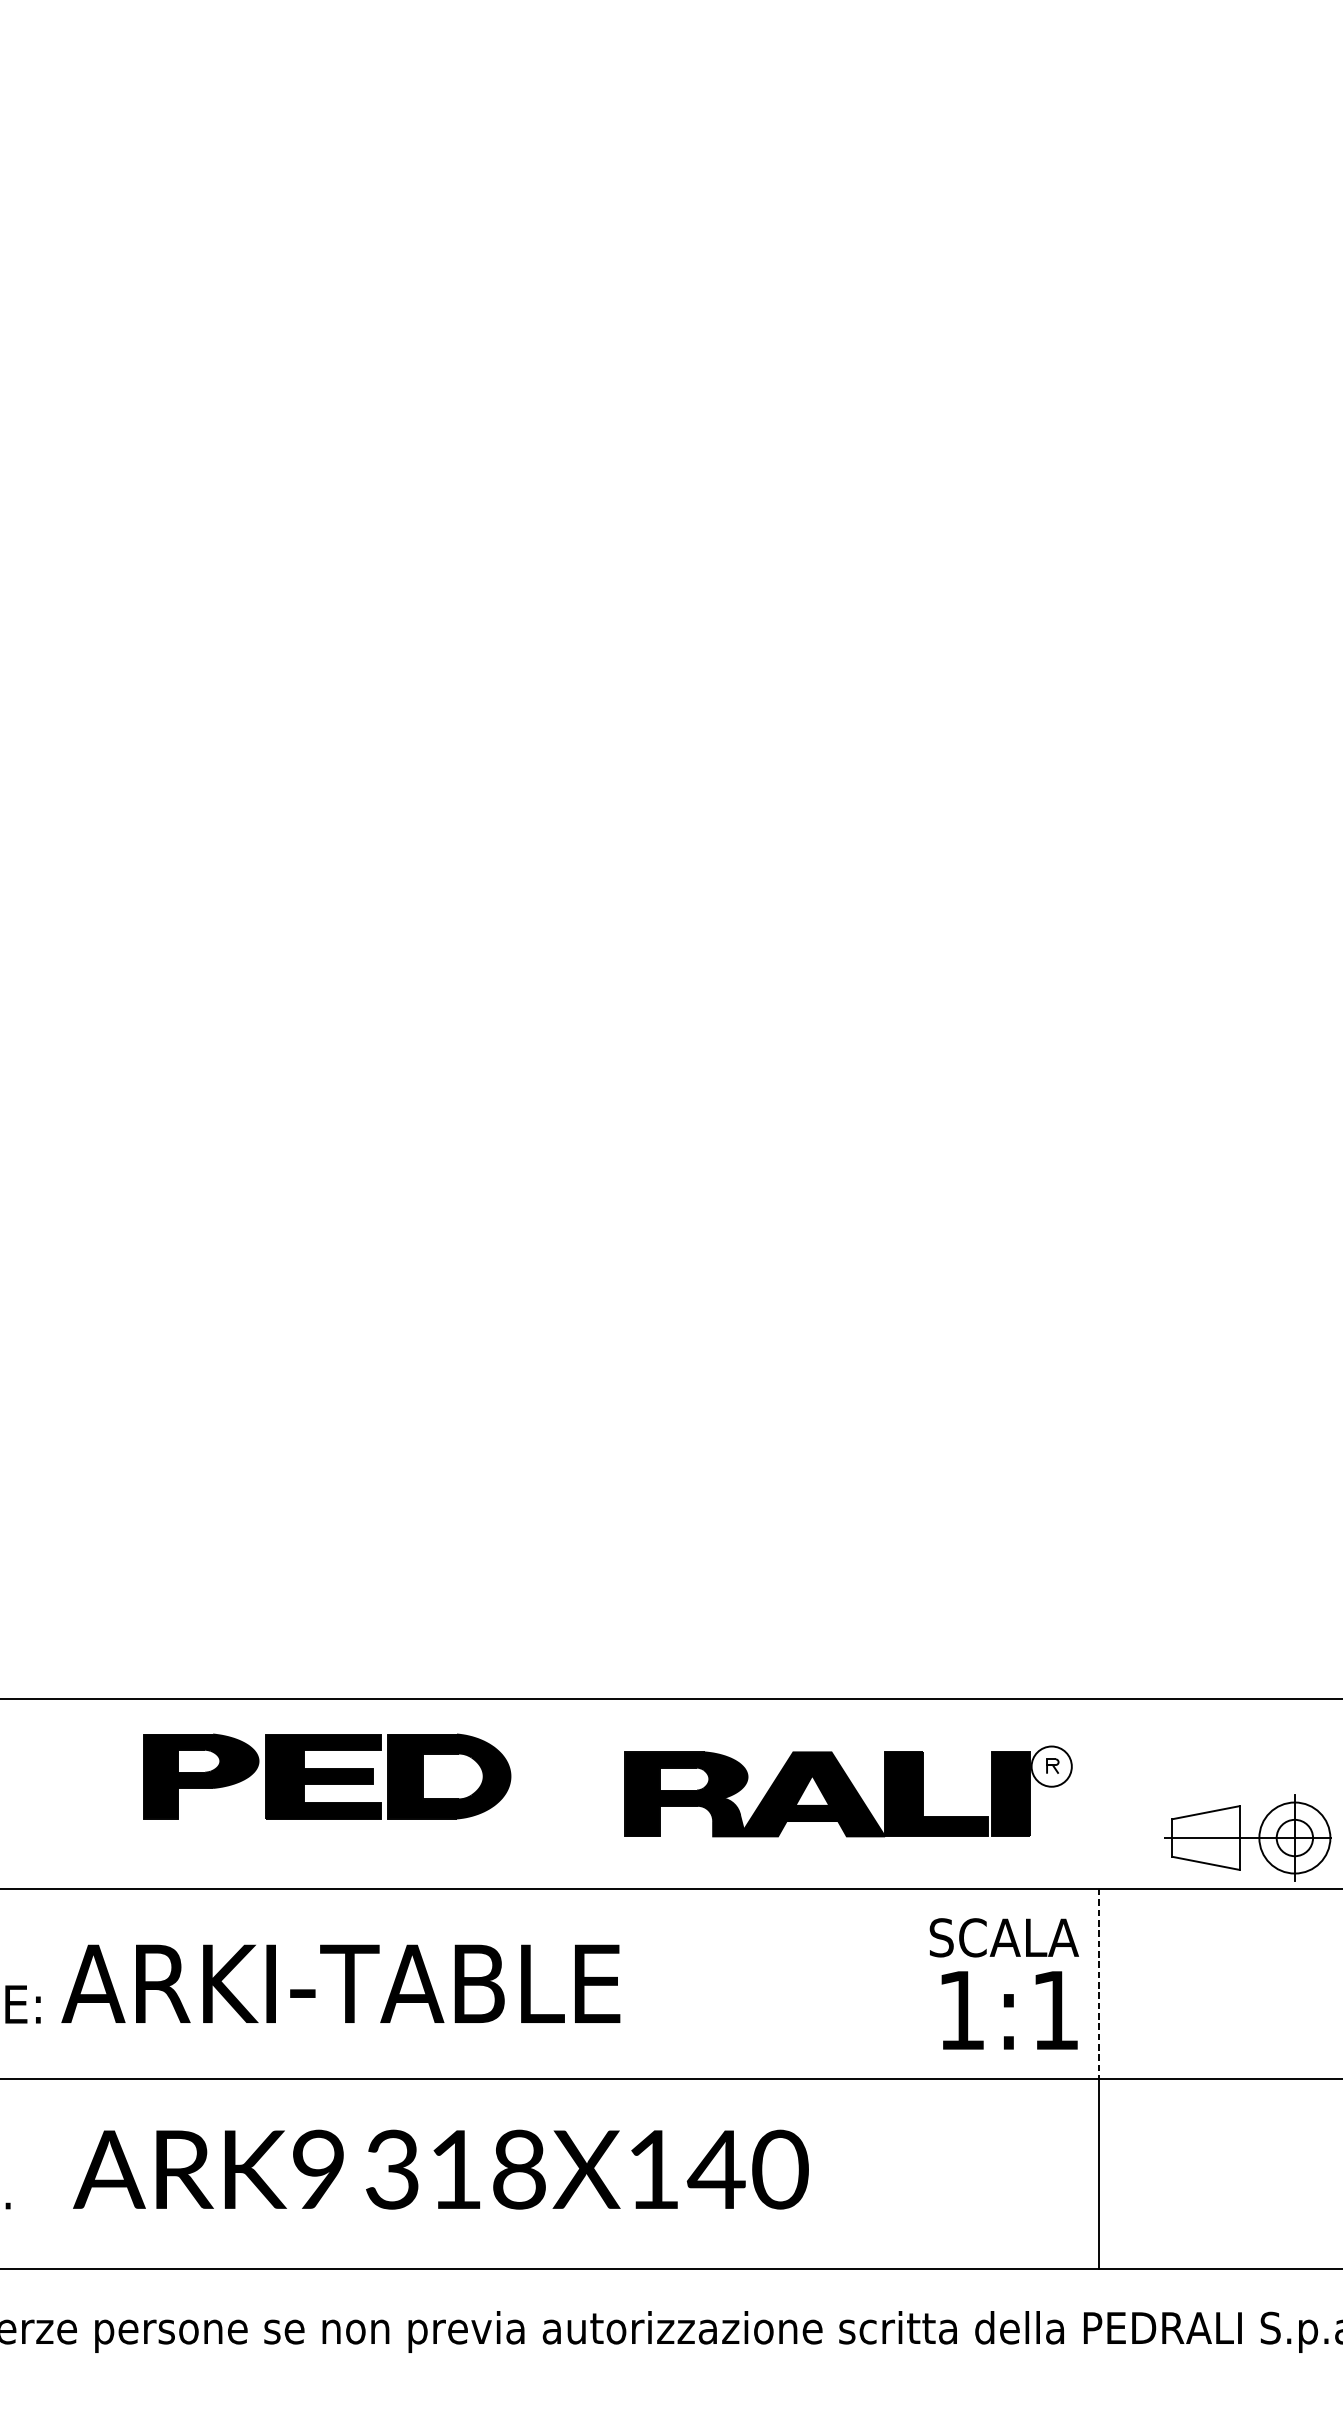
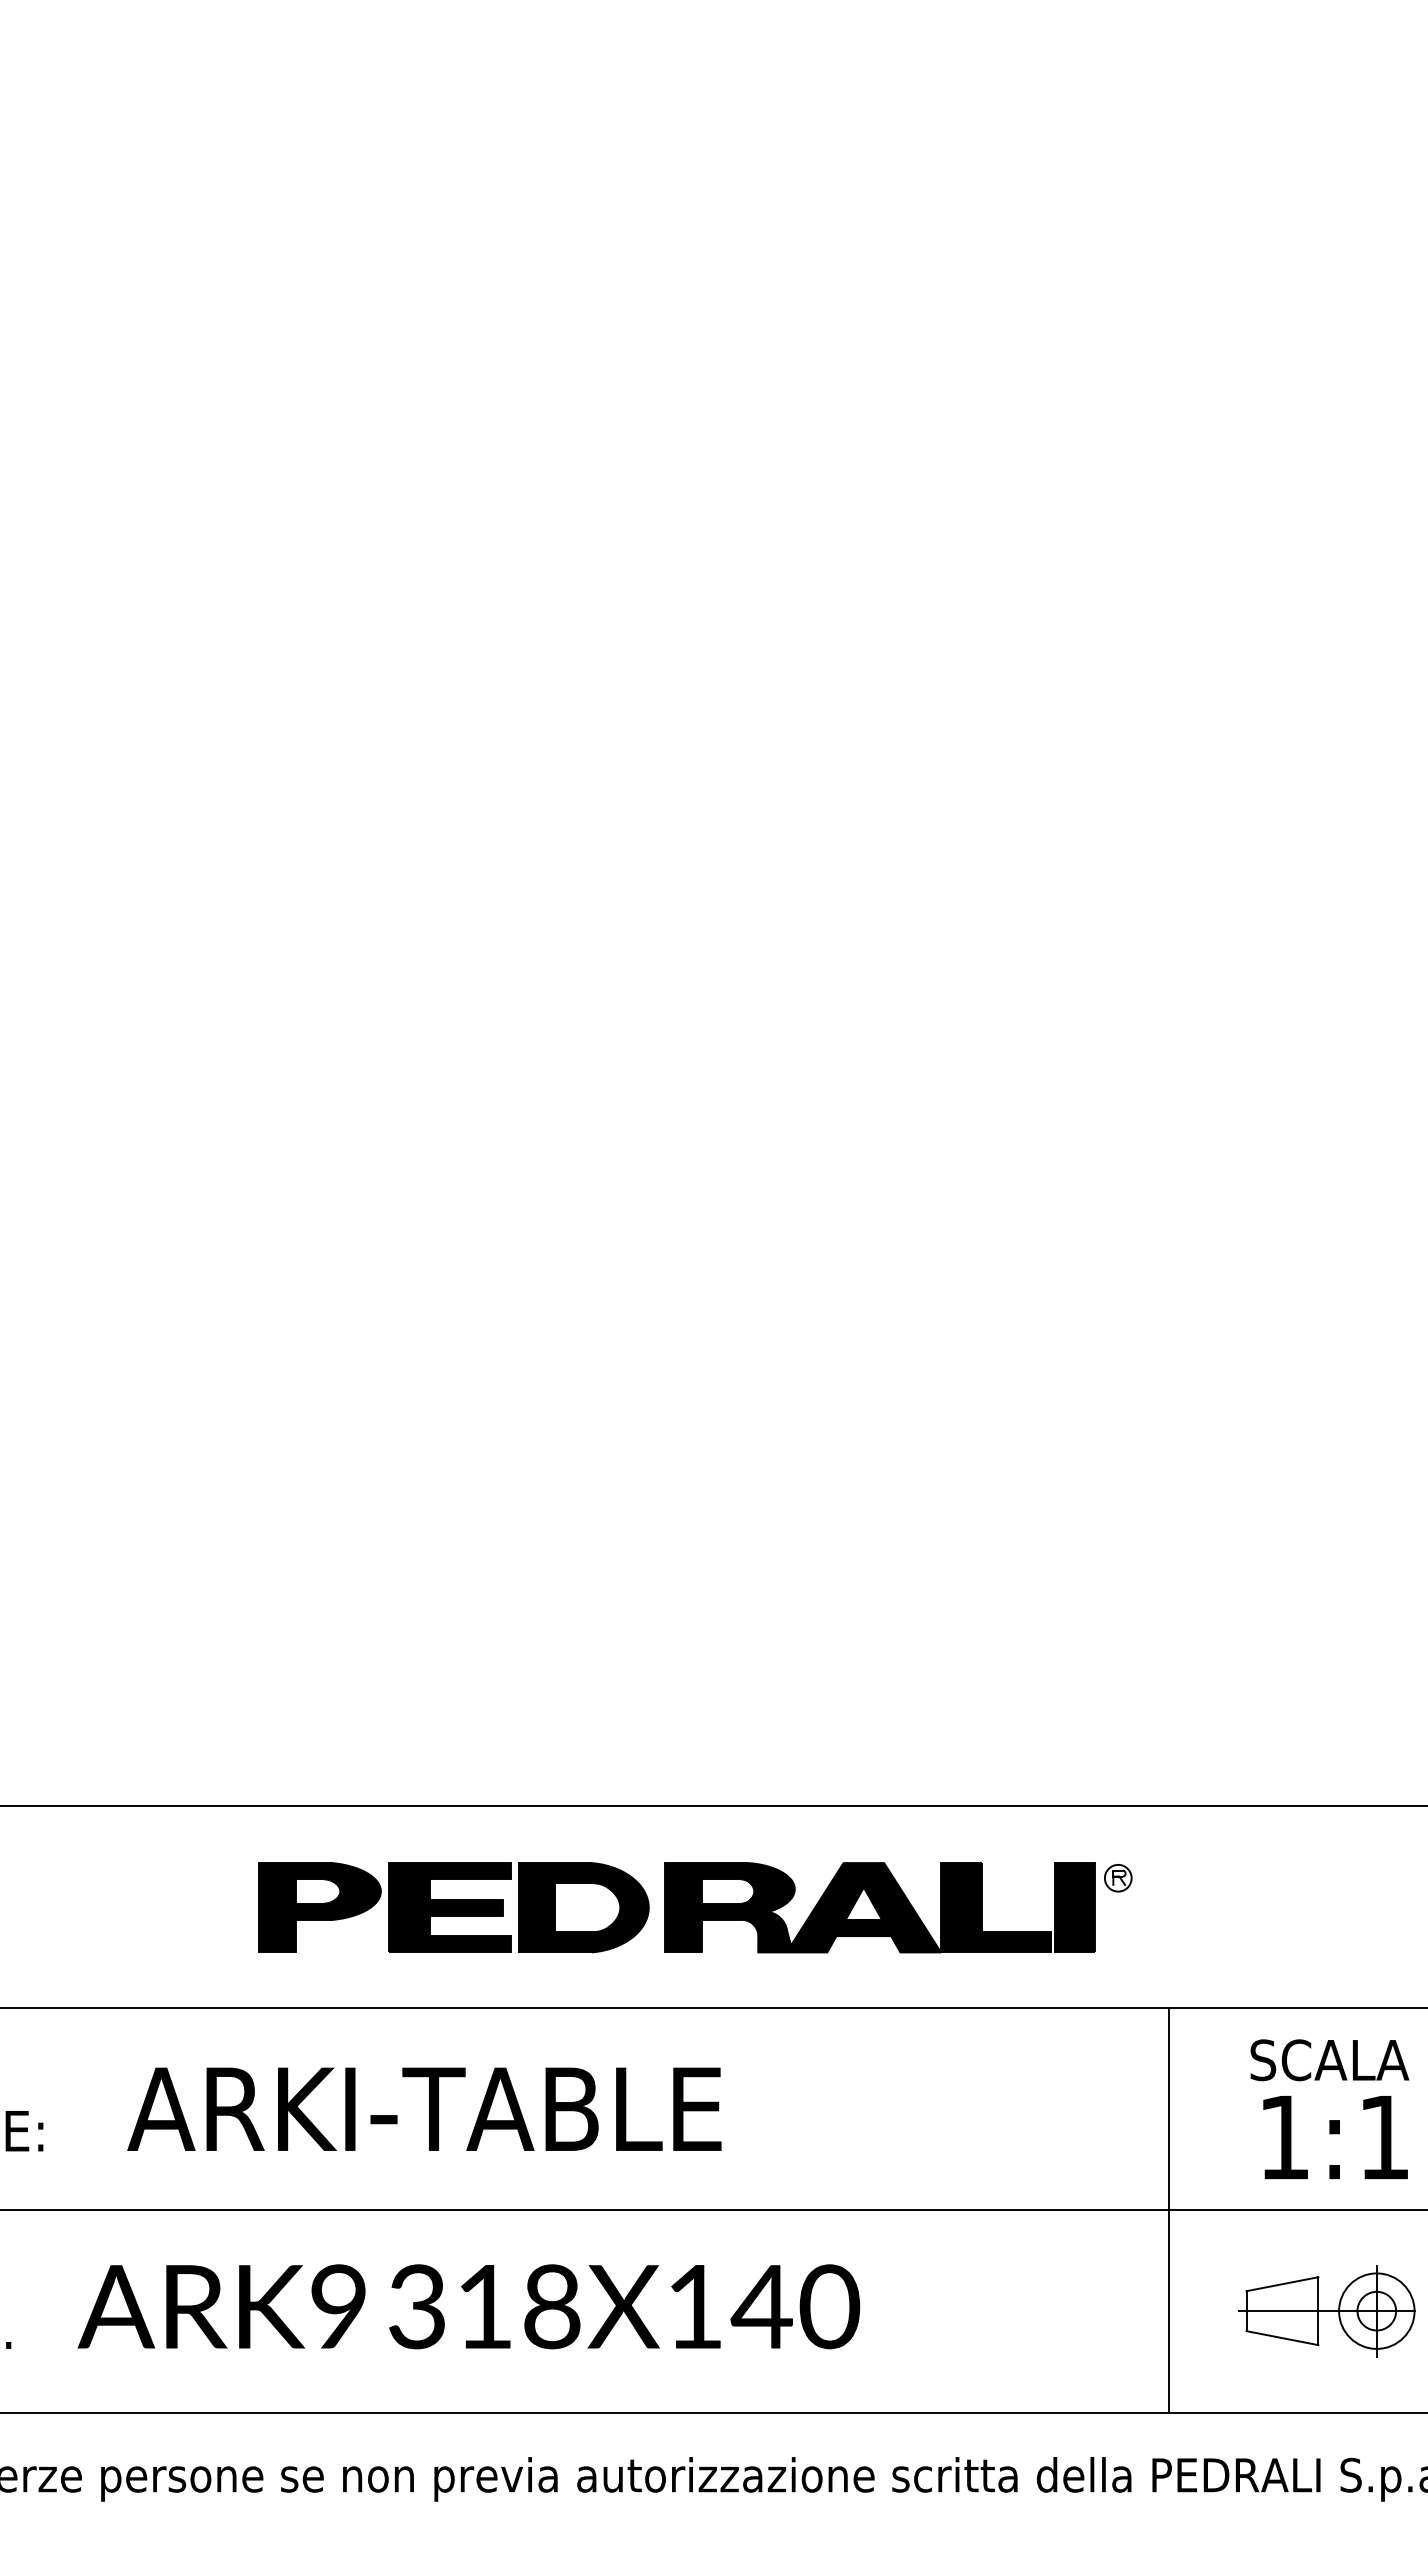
circle: (1050, 1765) -> (1117, 1877), size x0.62
part: (326, 1776) -> (453, 1907), moved
part: (1247, 1838) -> (1326, 2311), moved
text: (340, 1983) -> (424, 2108), moved
text: (1003, 1984) -> (1329, 2109), moved
line: (1098, 1984) -> (1168, 2109), dashed -> solid

